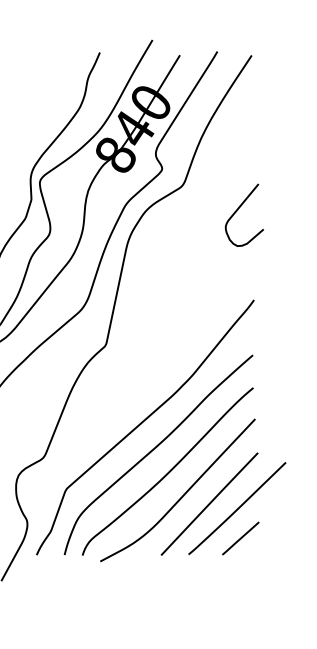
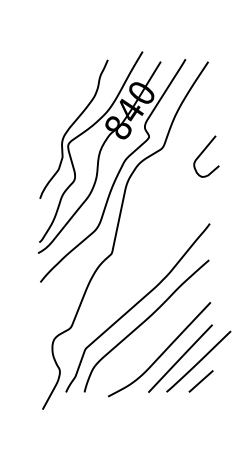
curve: (239, 209) -> (203, 152), moved
curve: (168, 470) -> (153, 336), removed

